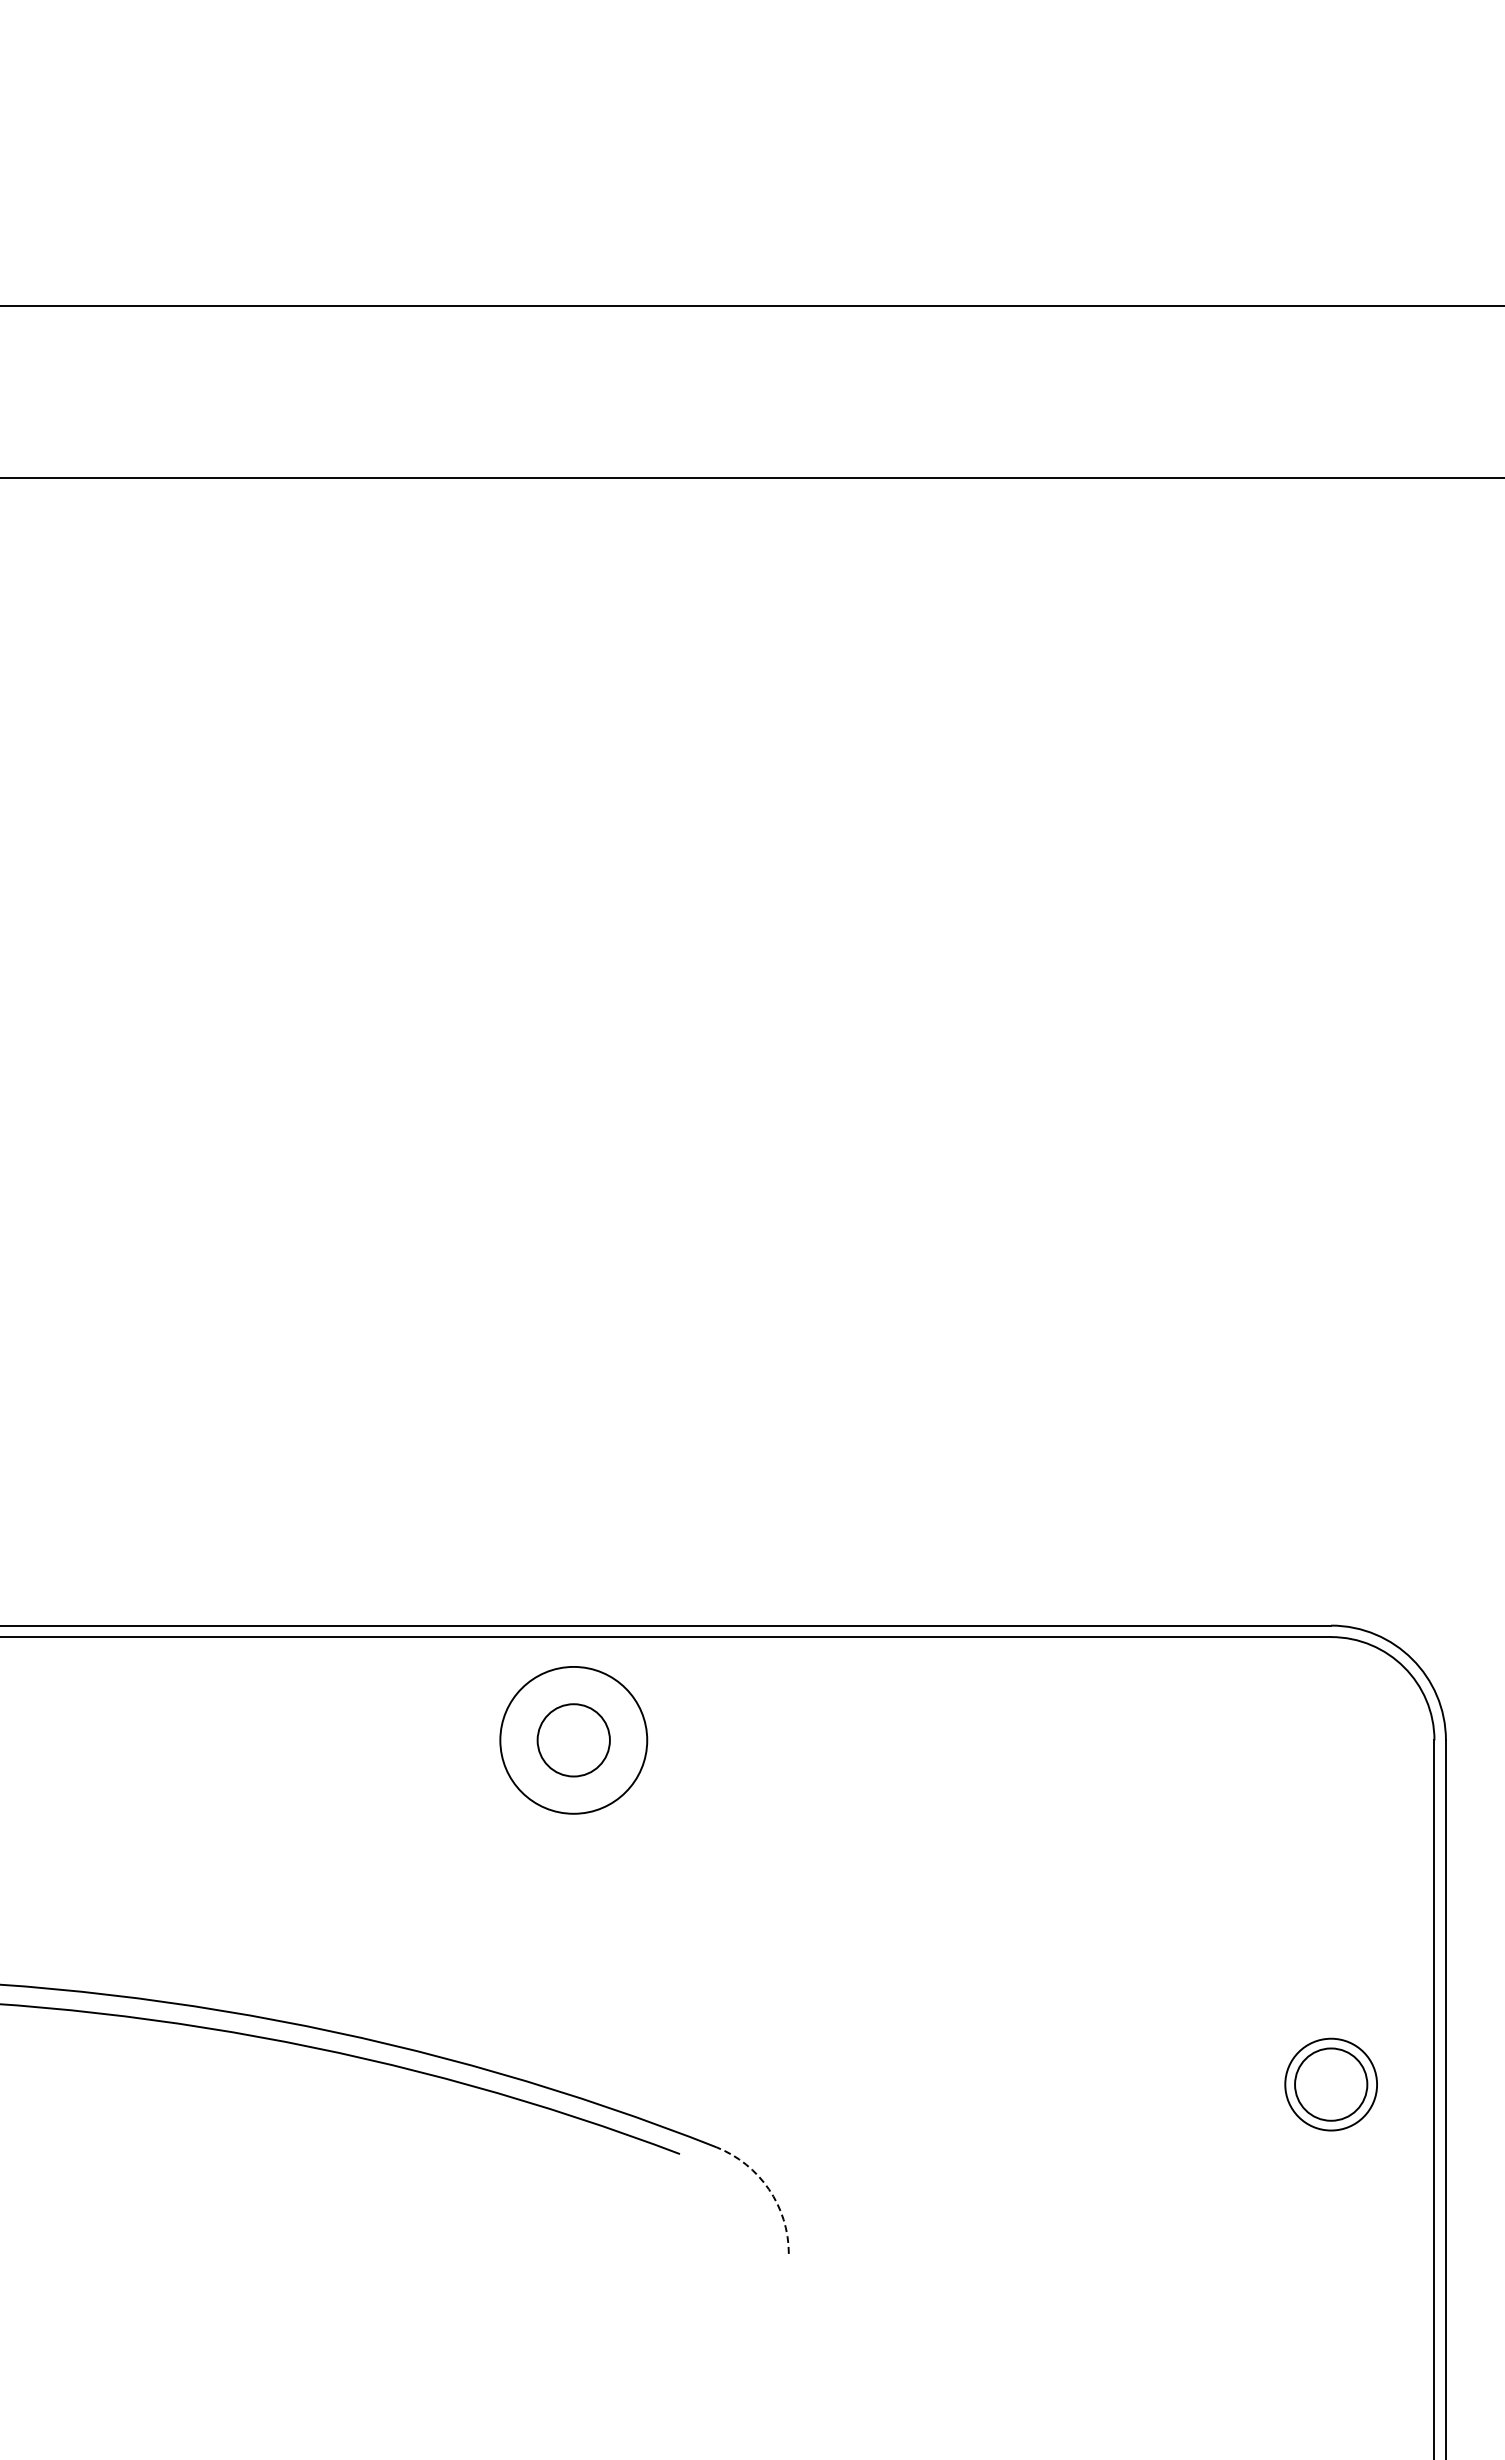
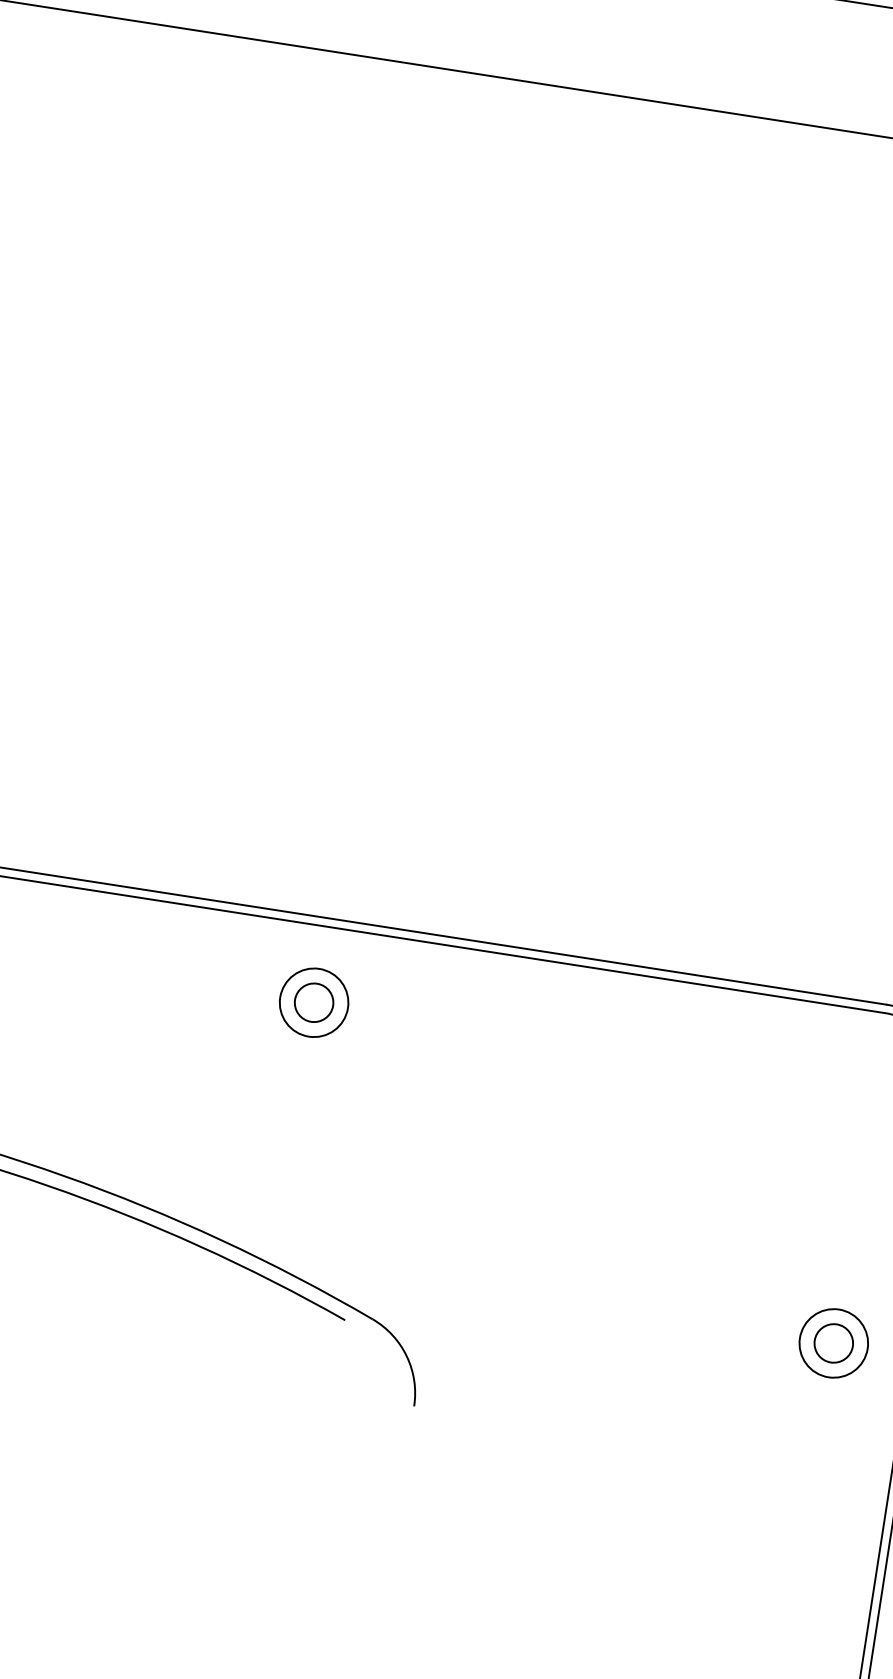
circle: (573, 1740) -> (313, 1002), size x0.62
circle: (573, 1740) -> (313, 1002), size x0.71
circle: (1331, 2084) -> (834, 1343), size x0.71
arc: (768, 2189) -> (406, 1356), dashed -> solid

